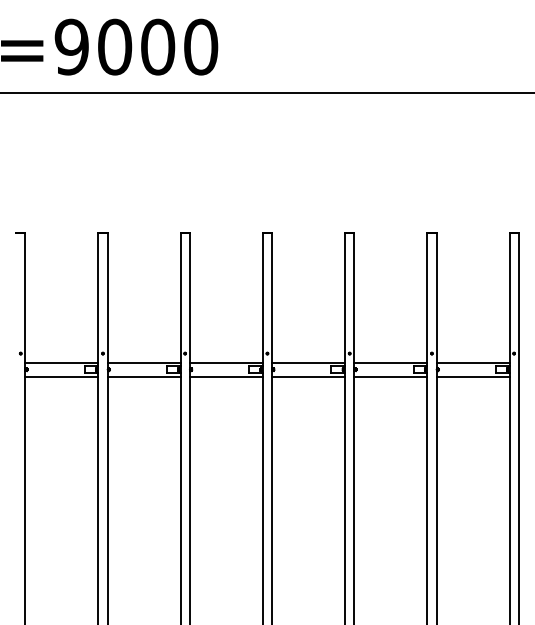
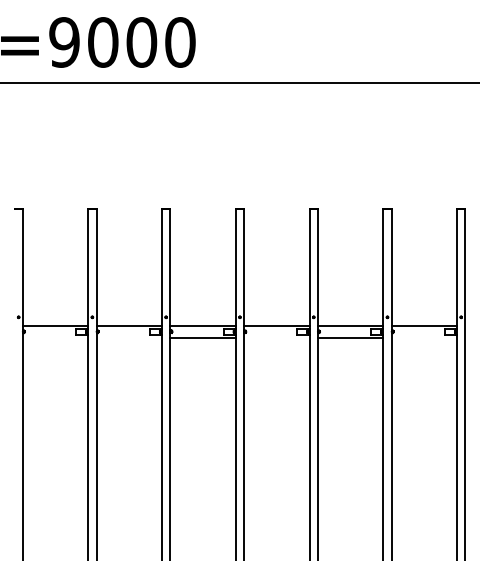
line: (61, 376) -> (55, 337), removed
line: (143, 376) -> (128, 337), removed
line: (308, 376) -> (276, 337), removed
line: (472, 376) -> (423, 337), removed

